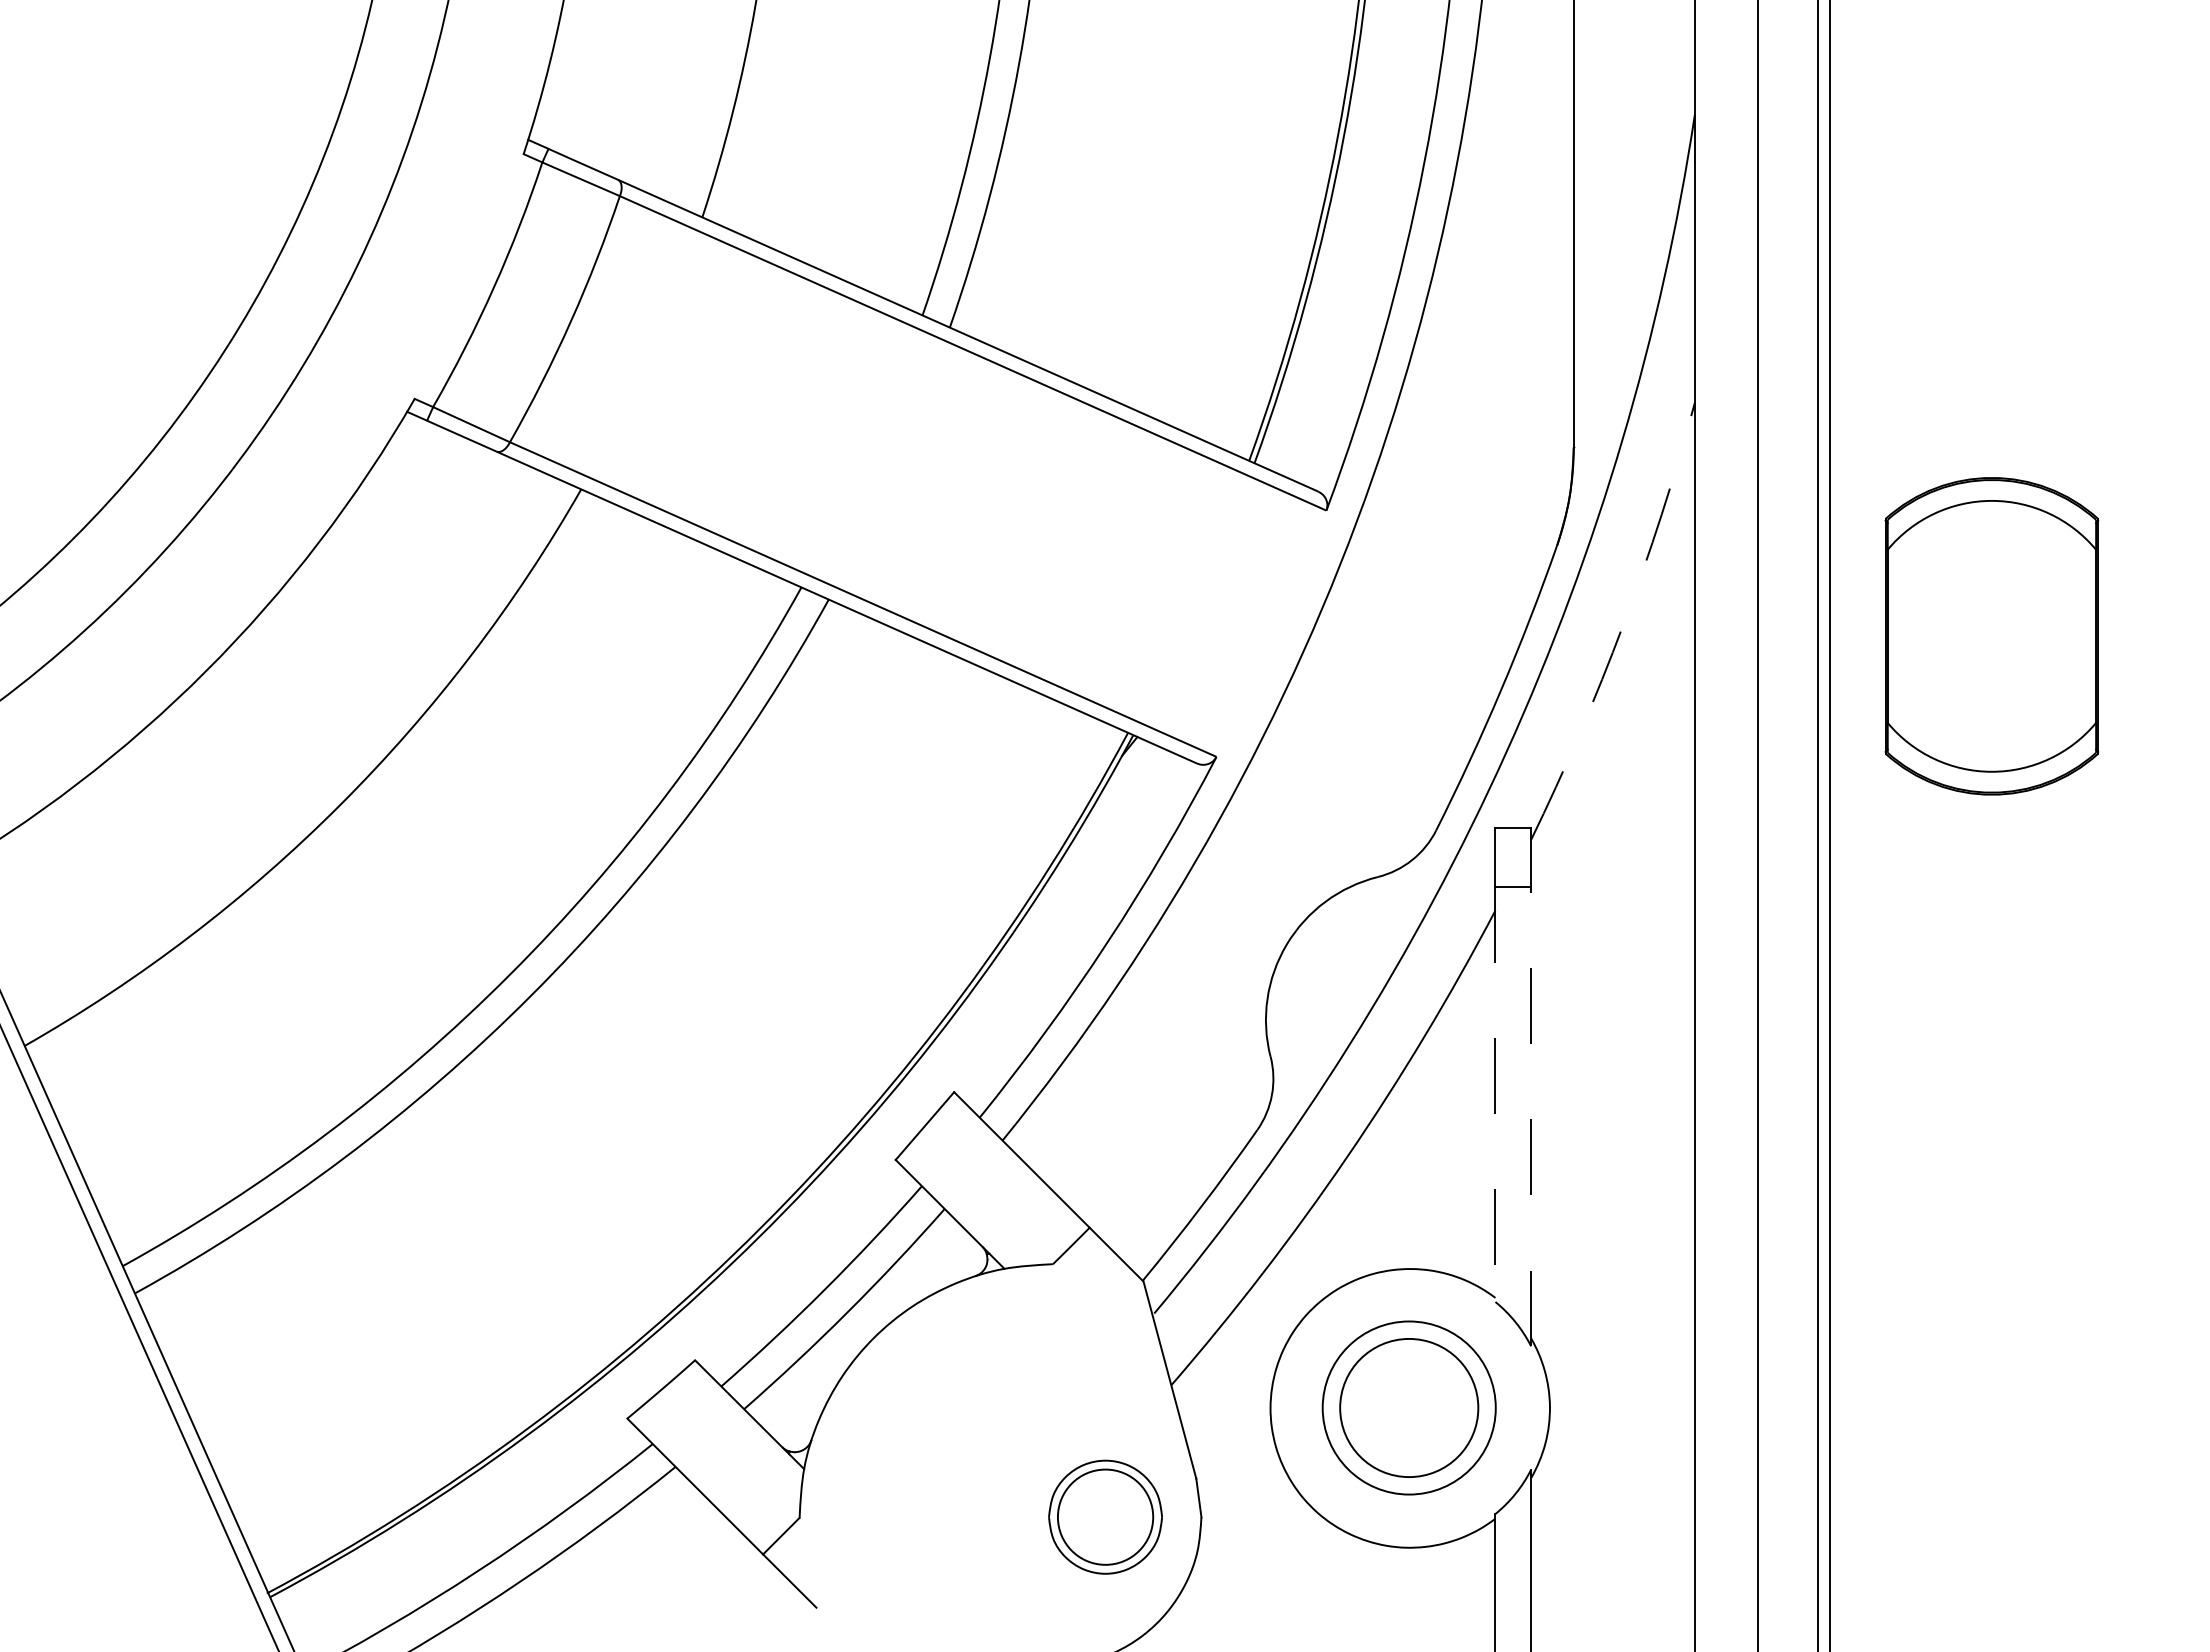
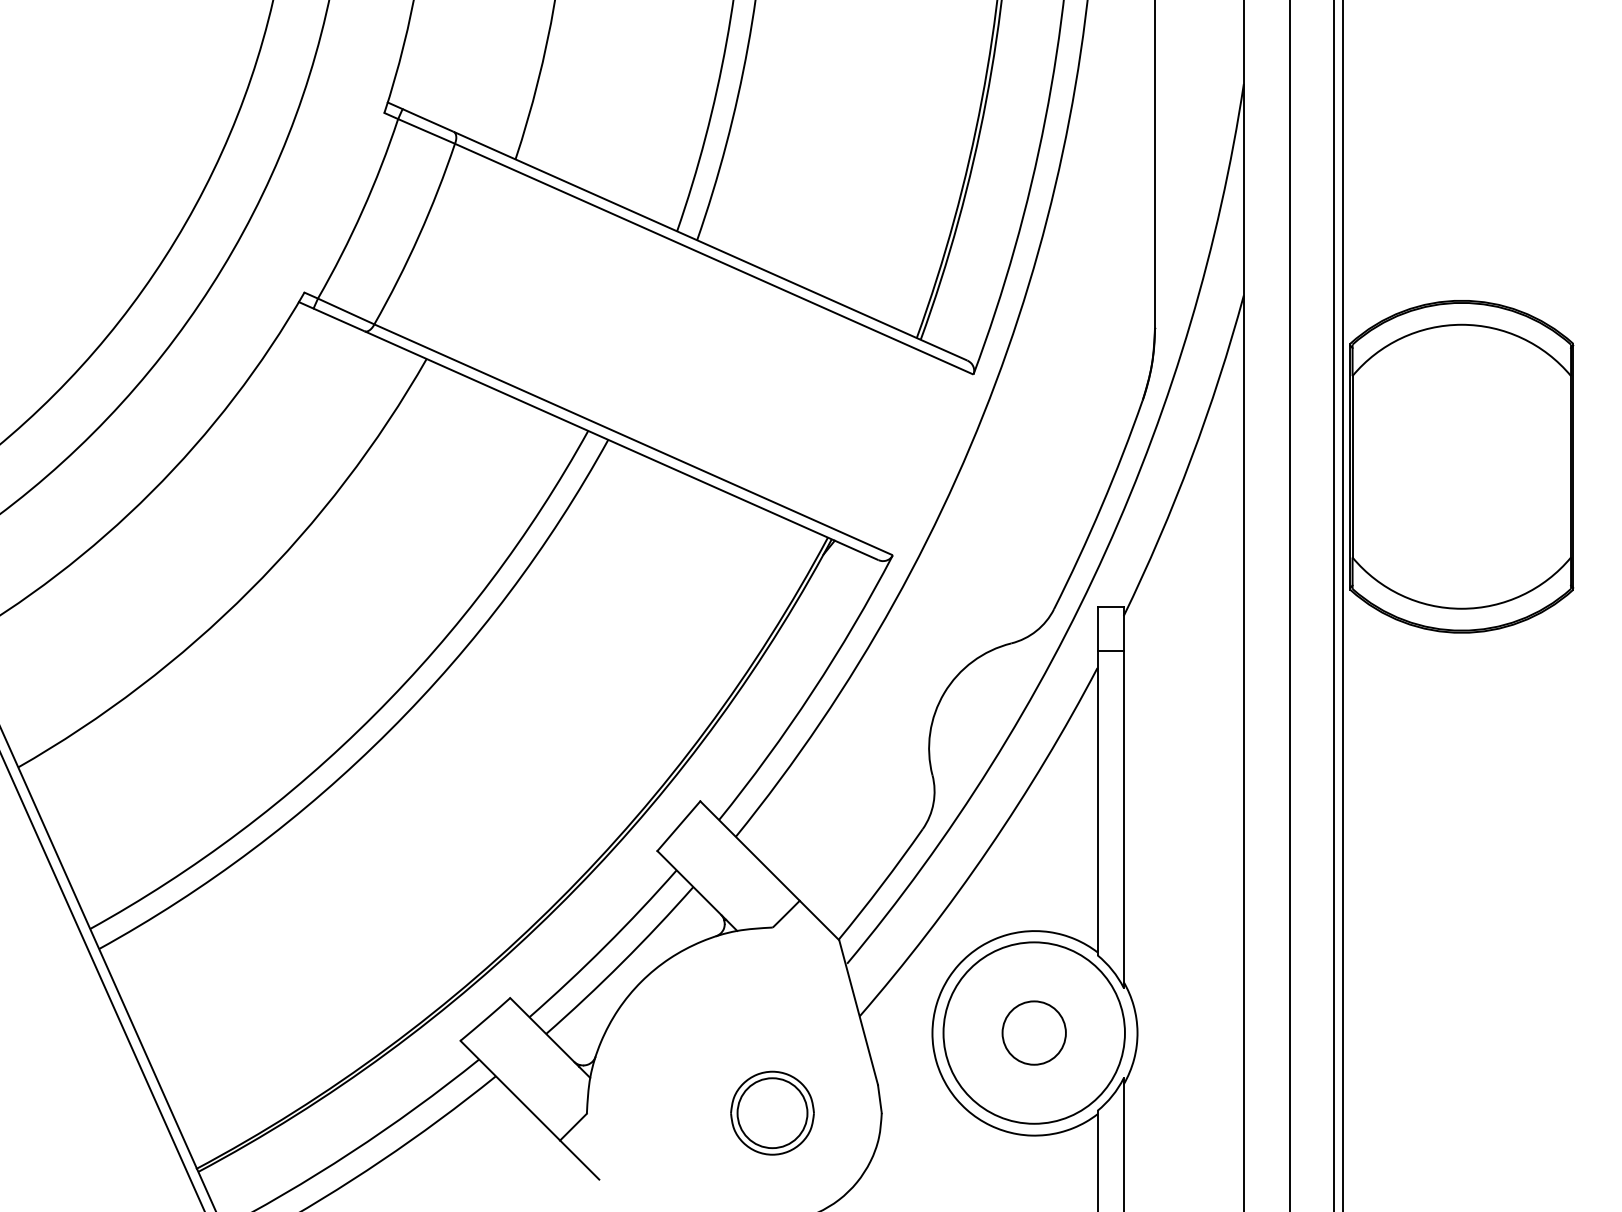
arc: (1623, 625) -> (1191, 458), dashed -> solid
part: (1991, 636) -> (1461, 466), size x1.43
line: (1495, 1095) -> (1097, 803), dashed -> solid
line: (1531, 1116) -> (1123, 819), dashed -> solid
circle: (1408, 1407) -> (1033, 1032), size x1.43
circle: (1409, 1407) -> (1034, 1032), size x0.62
part: (1105, 1516) -> (772, 1112), moved

